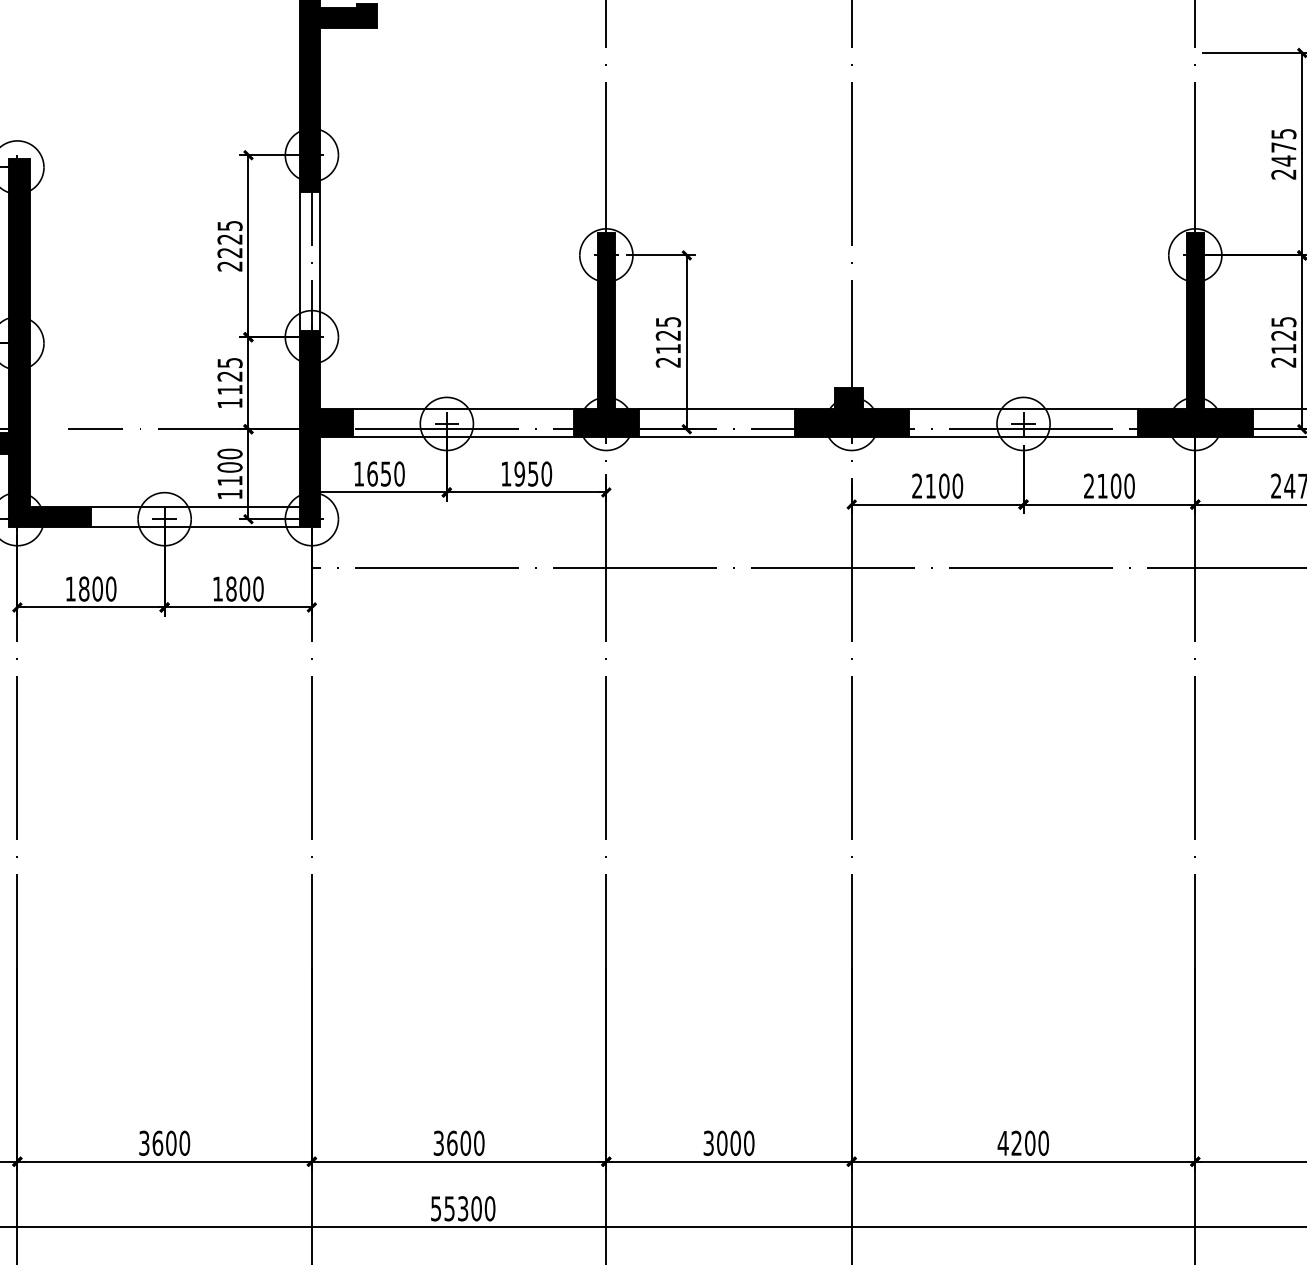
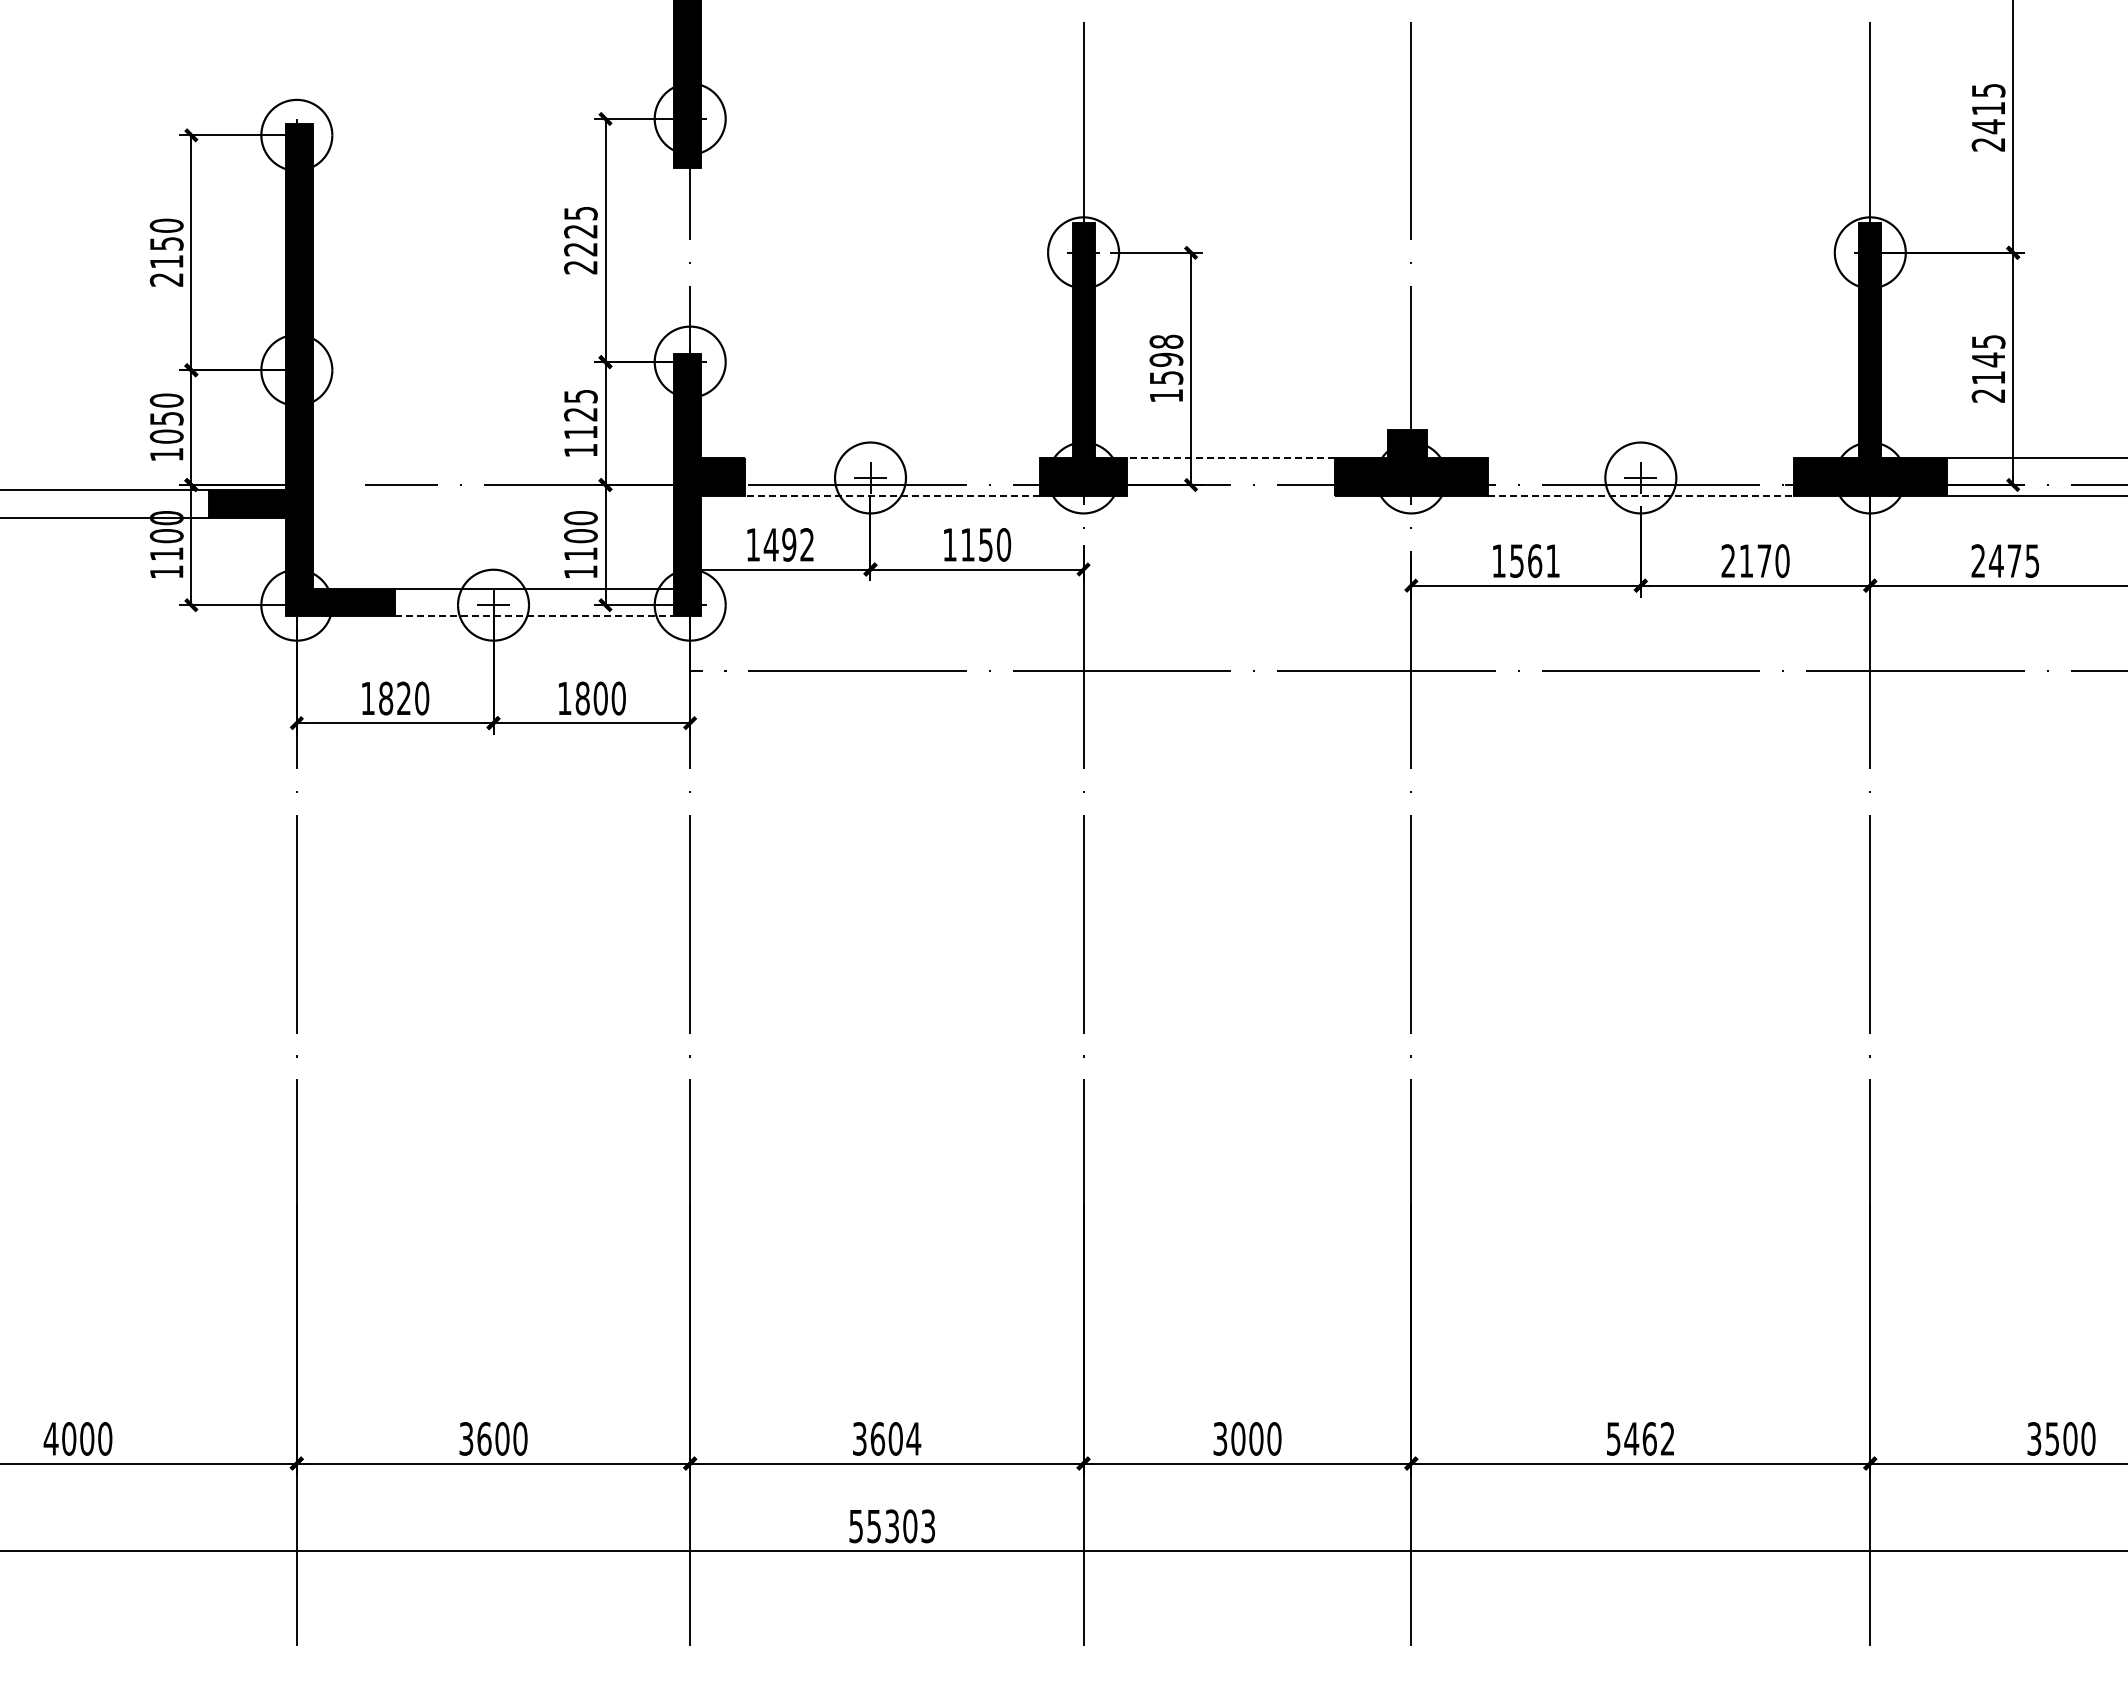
text: (1283, 147) -> (1988, 108), 2475 -> 2415
line: (299, 261) -> (673, 260), removed
line: (320, 261) -> (701, 260), removed
text: (1283, 335) -> (1987, 359), 2125 -> 2145
text: (668, 342) -> (1166, 368), 2125 -> 1598
line: (462, 408) -> (891, 457), removed
line: (717, 408) -> (1231, 457), solid -> dashed
line: (1023, 408) -> (1640, 457), removed
line: (463, 437) -> (892, 495), solid -> dashed
line: (716, 437) -> (1230, 495), removed
line: (1023, 437) -> (1640, 495), solid -> dashed
text: (385, 473) -> (788, 544), 1650 -> 1492
text: (519, 473) -> (967, 544), 1950 -> 1150
text: (937, 485) -> (1526, 560), 2100 -> 1561
text: (1116, 485) -> (1764, 560), 2100 -> 2170
line: (196, 527) -> (535, 616), solid -> dashed
text: (98, 589) -> (404, 698), 1800 -> 1820
text: (479, 1143) -> (913, 1438), 3600 -> 3604
text: (1023, 1143) -> (1640, 1438), 4200 -> 5462
text: (490, 1208) -> (928, 1526), 55300 -> 55303

